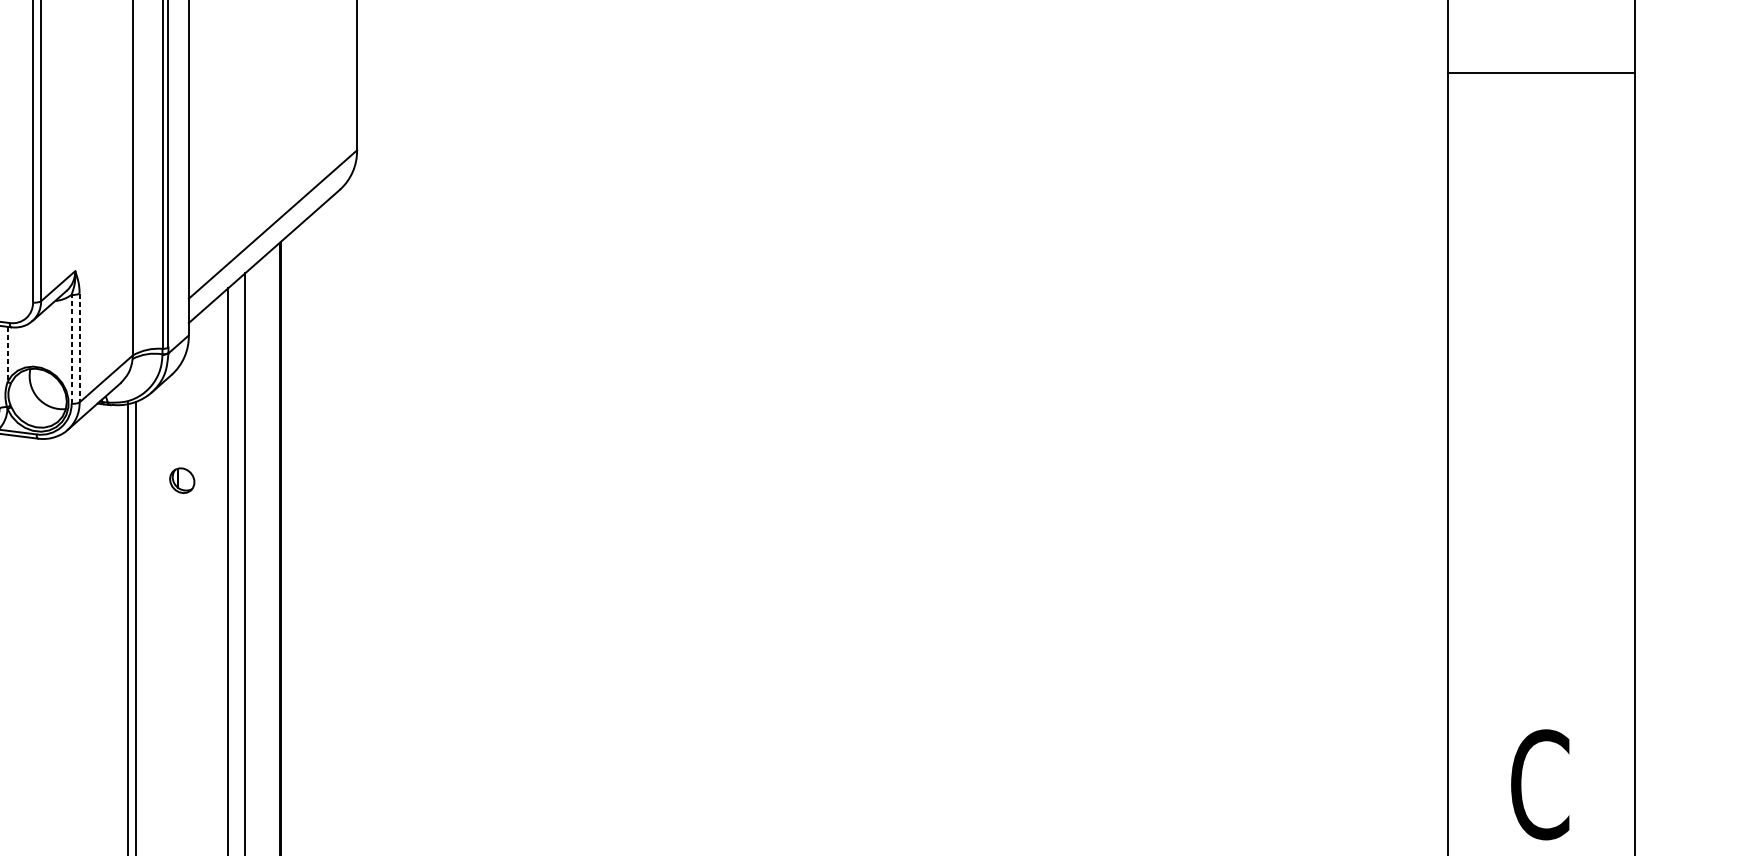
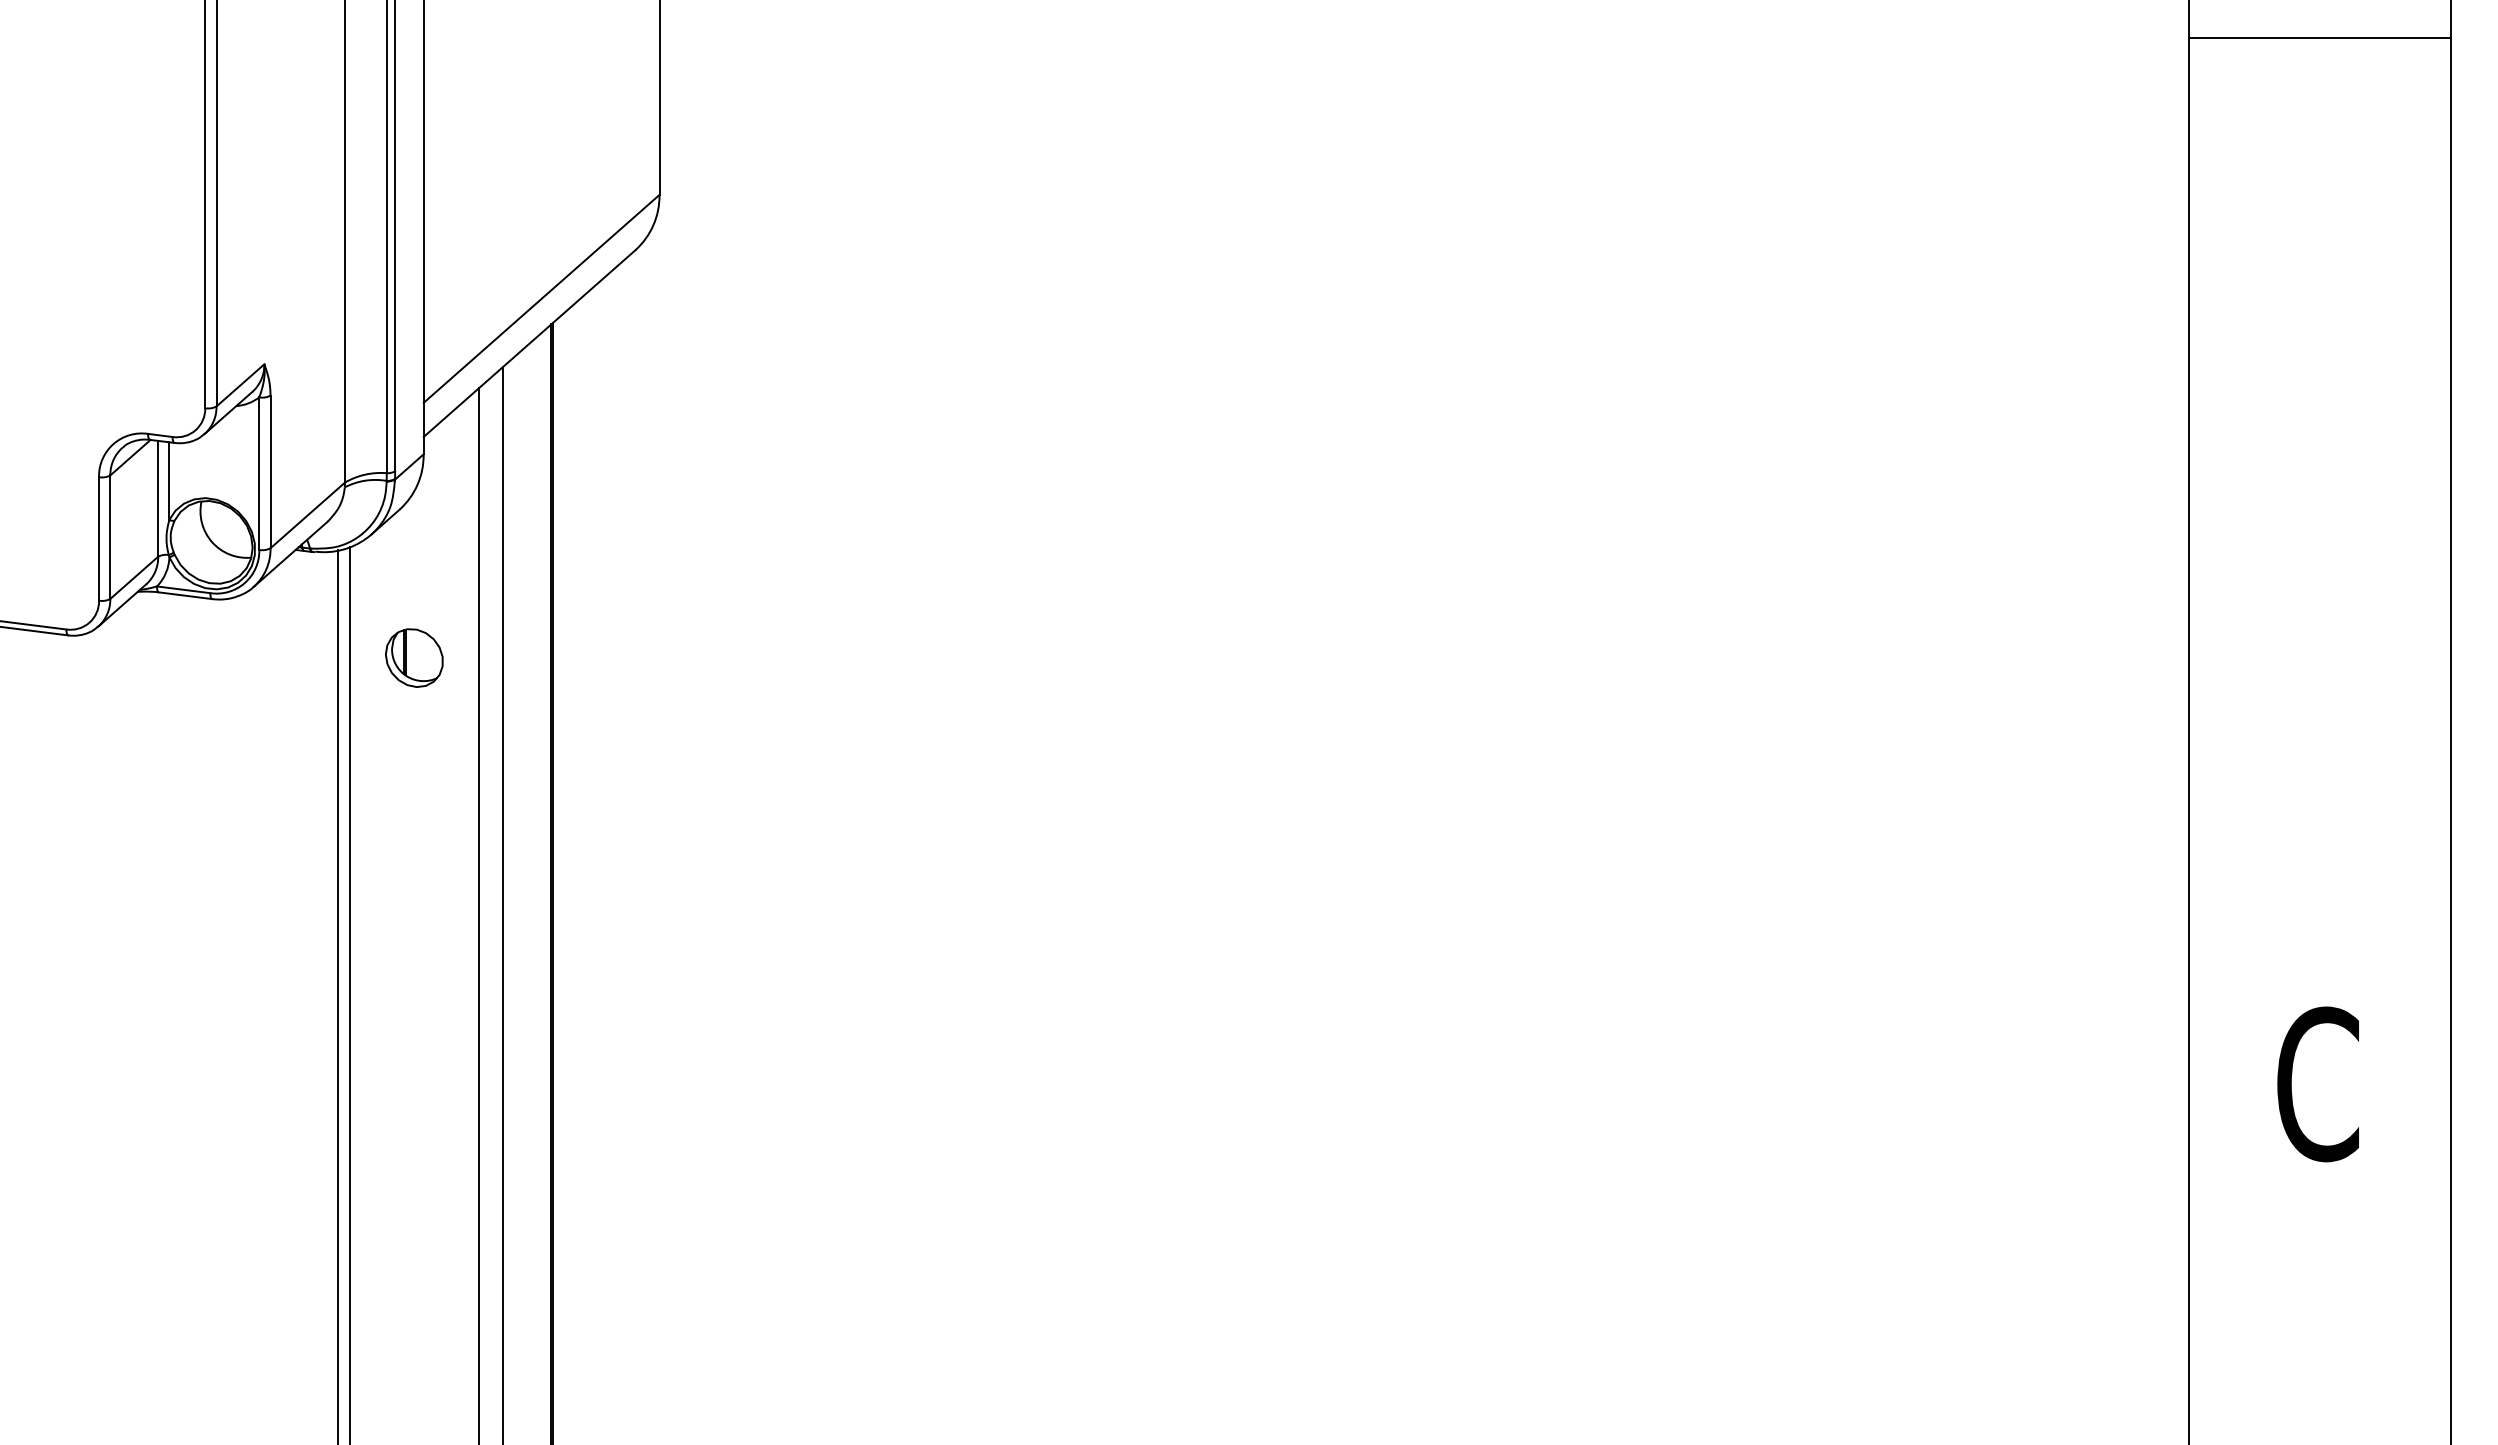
line: (1541, 73) -> (2319, 38), moved
line: (79, 348) -> (270, 472), dashed -> solid
line: (71, 349) -> (259, 473), dashed -> solid
line: (7, 354) -> (169, 481), dashed -> solid
part: (182, 480) -> (414, 657), size x1.67

